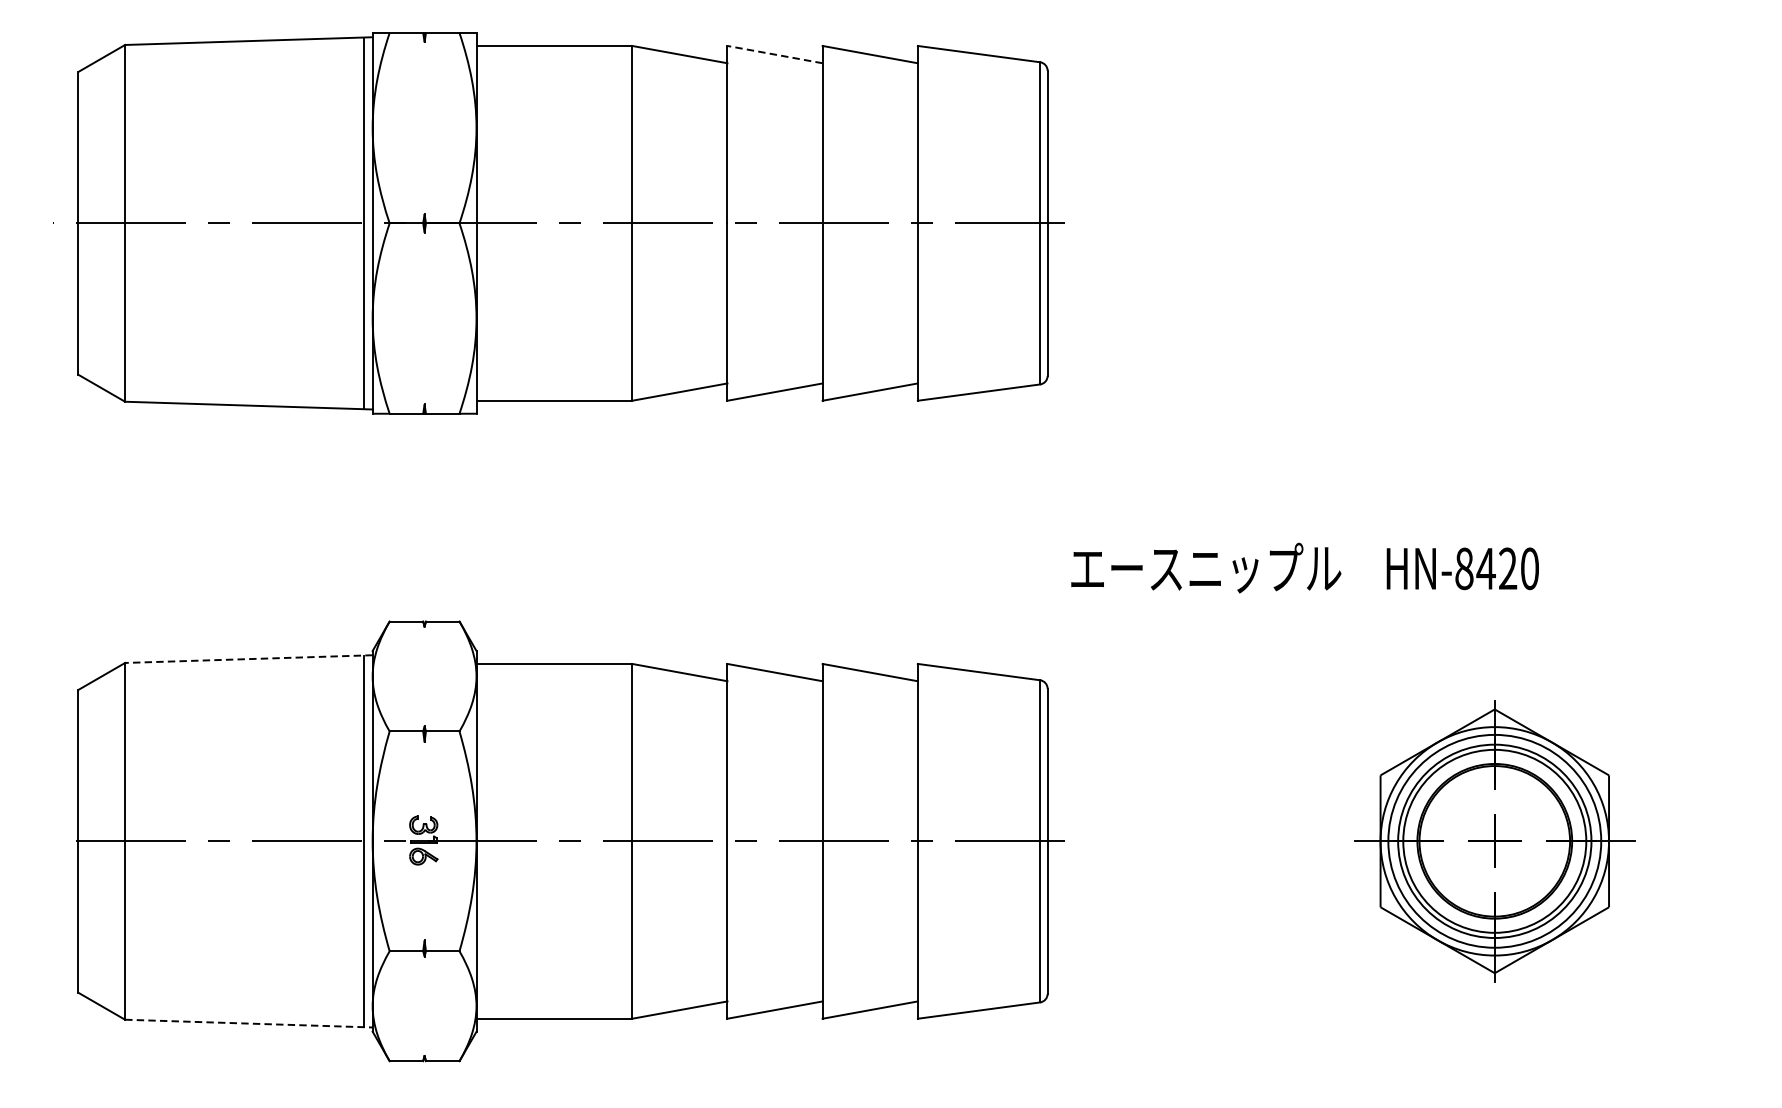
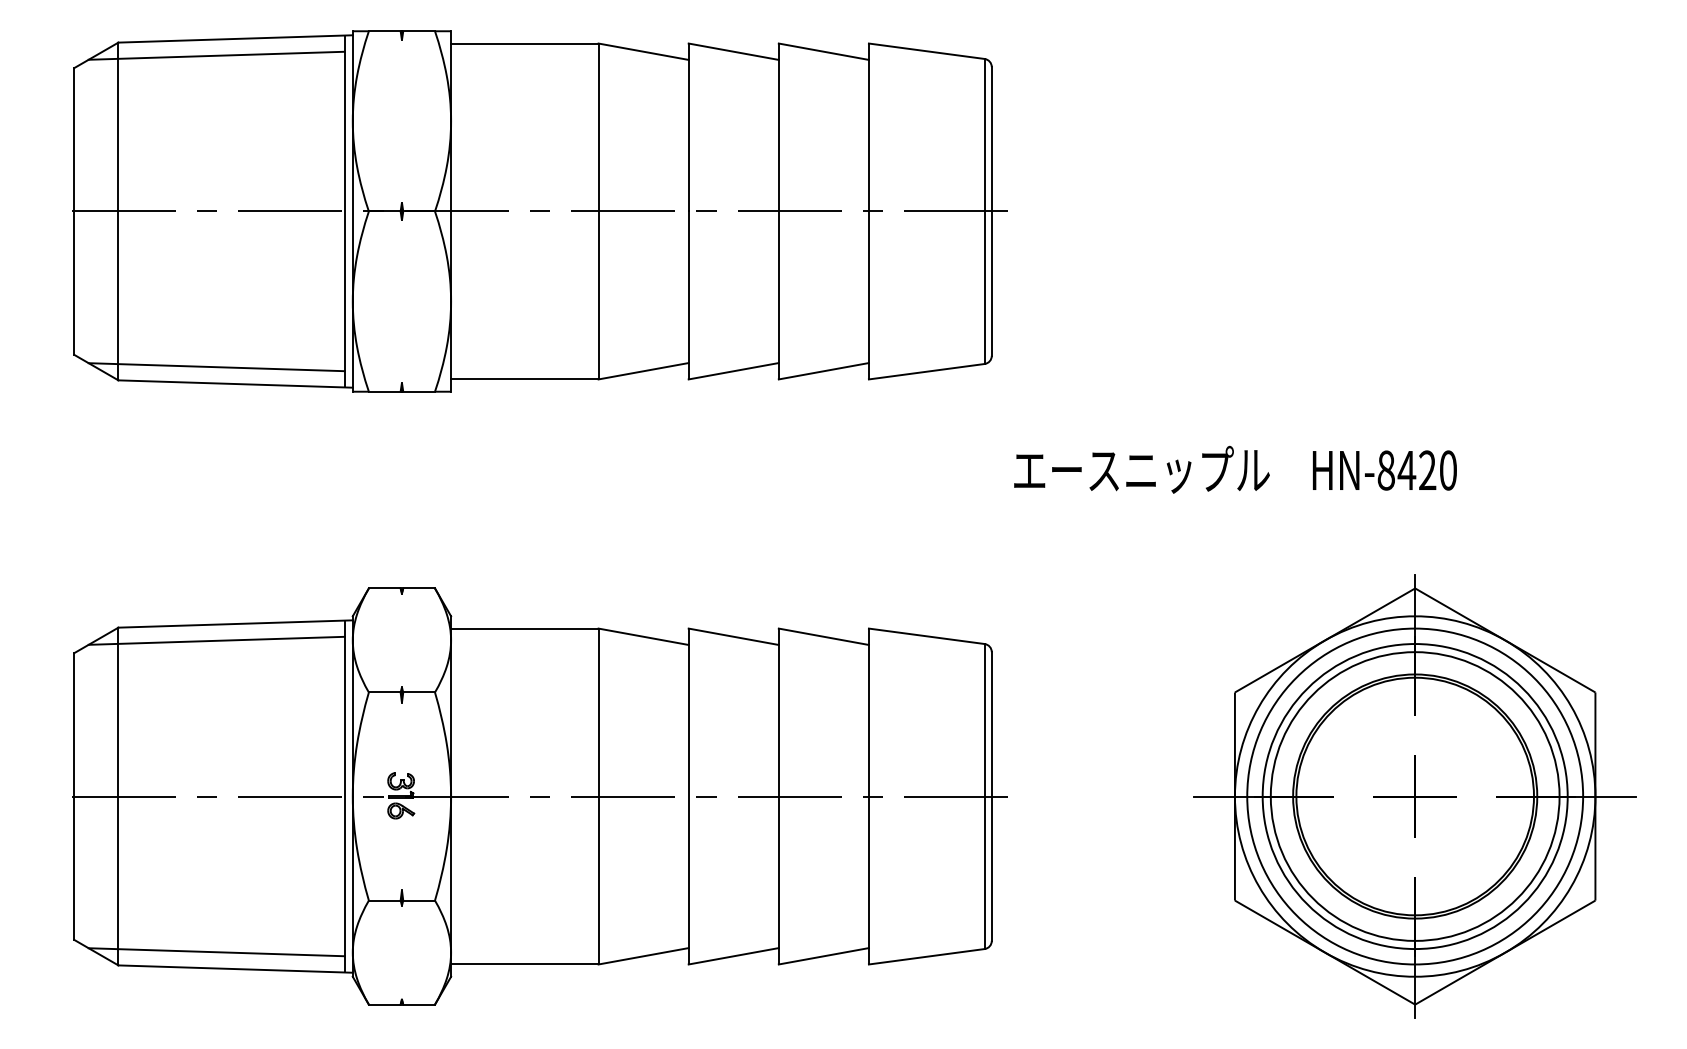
line: (774, 54) -> (733, 51), dashed -> solid
line: (228, 58) -> (216, 55), added
line: (228, 388) -> (216, 367), added
text: (1305, 567) -> (1235, 469), moved
line: (248, 659) -> (235, 624), dashed -> solid
line: (228, 676) -> (216, 640), added
part: (1494, 841) -> (1414, 796), size x1.67
line: (228, 1006) -> (216, 952), added
line: (249, 1024) -> (236, 969), dashed -> solid

